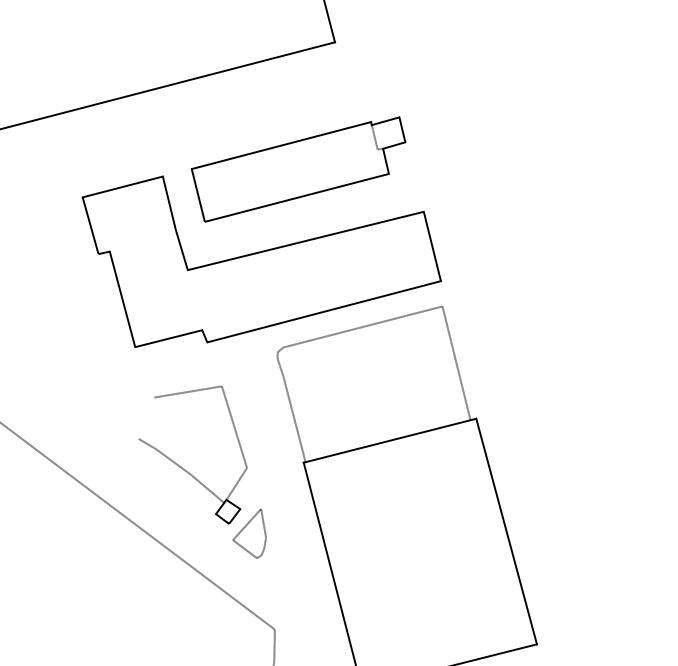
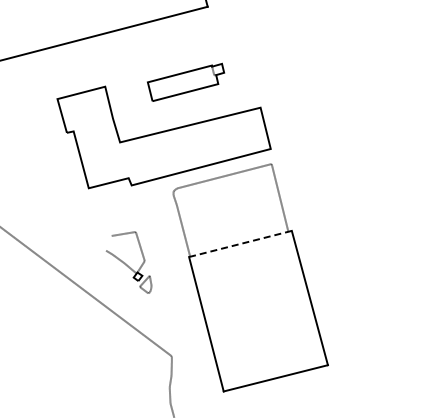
part: (297, 169) -> (185, 82), size x0.6
line: (390, 439) -> (240, 243), solid -> dashed
part: (201, 471) -> (128, 262), size x0.6

